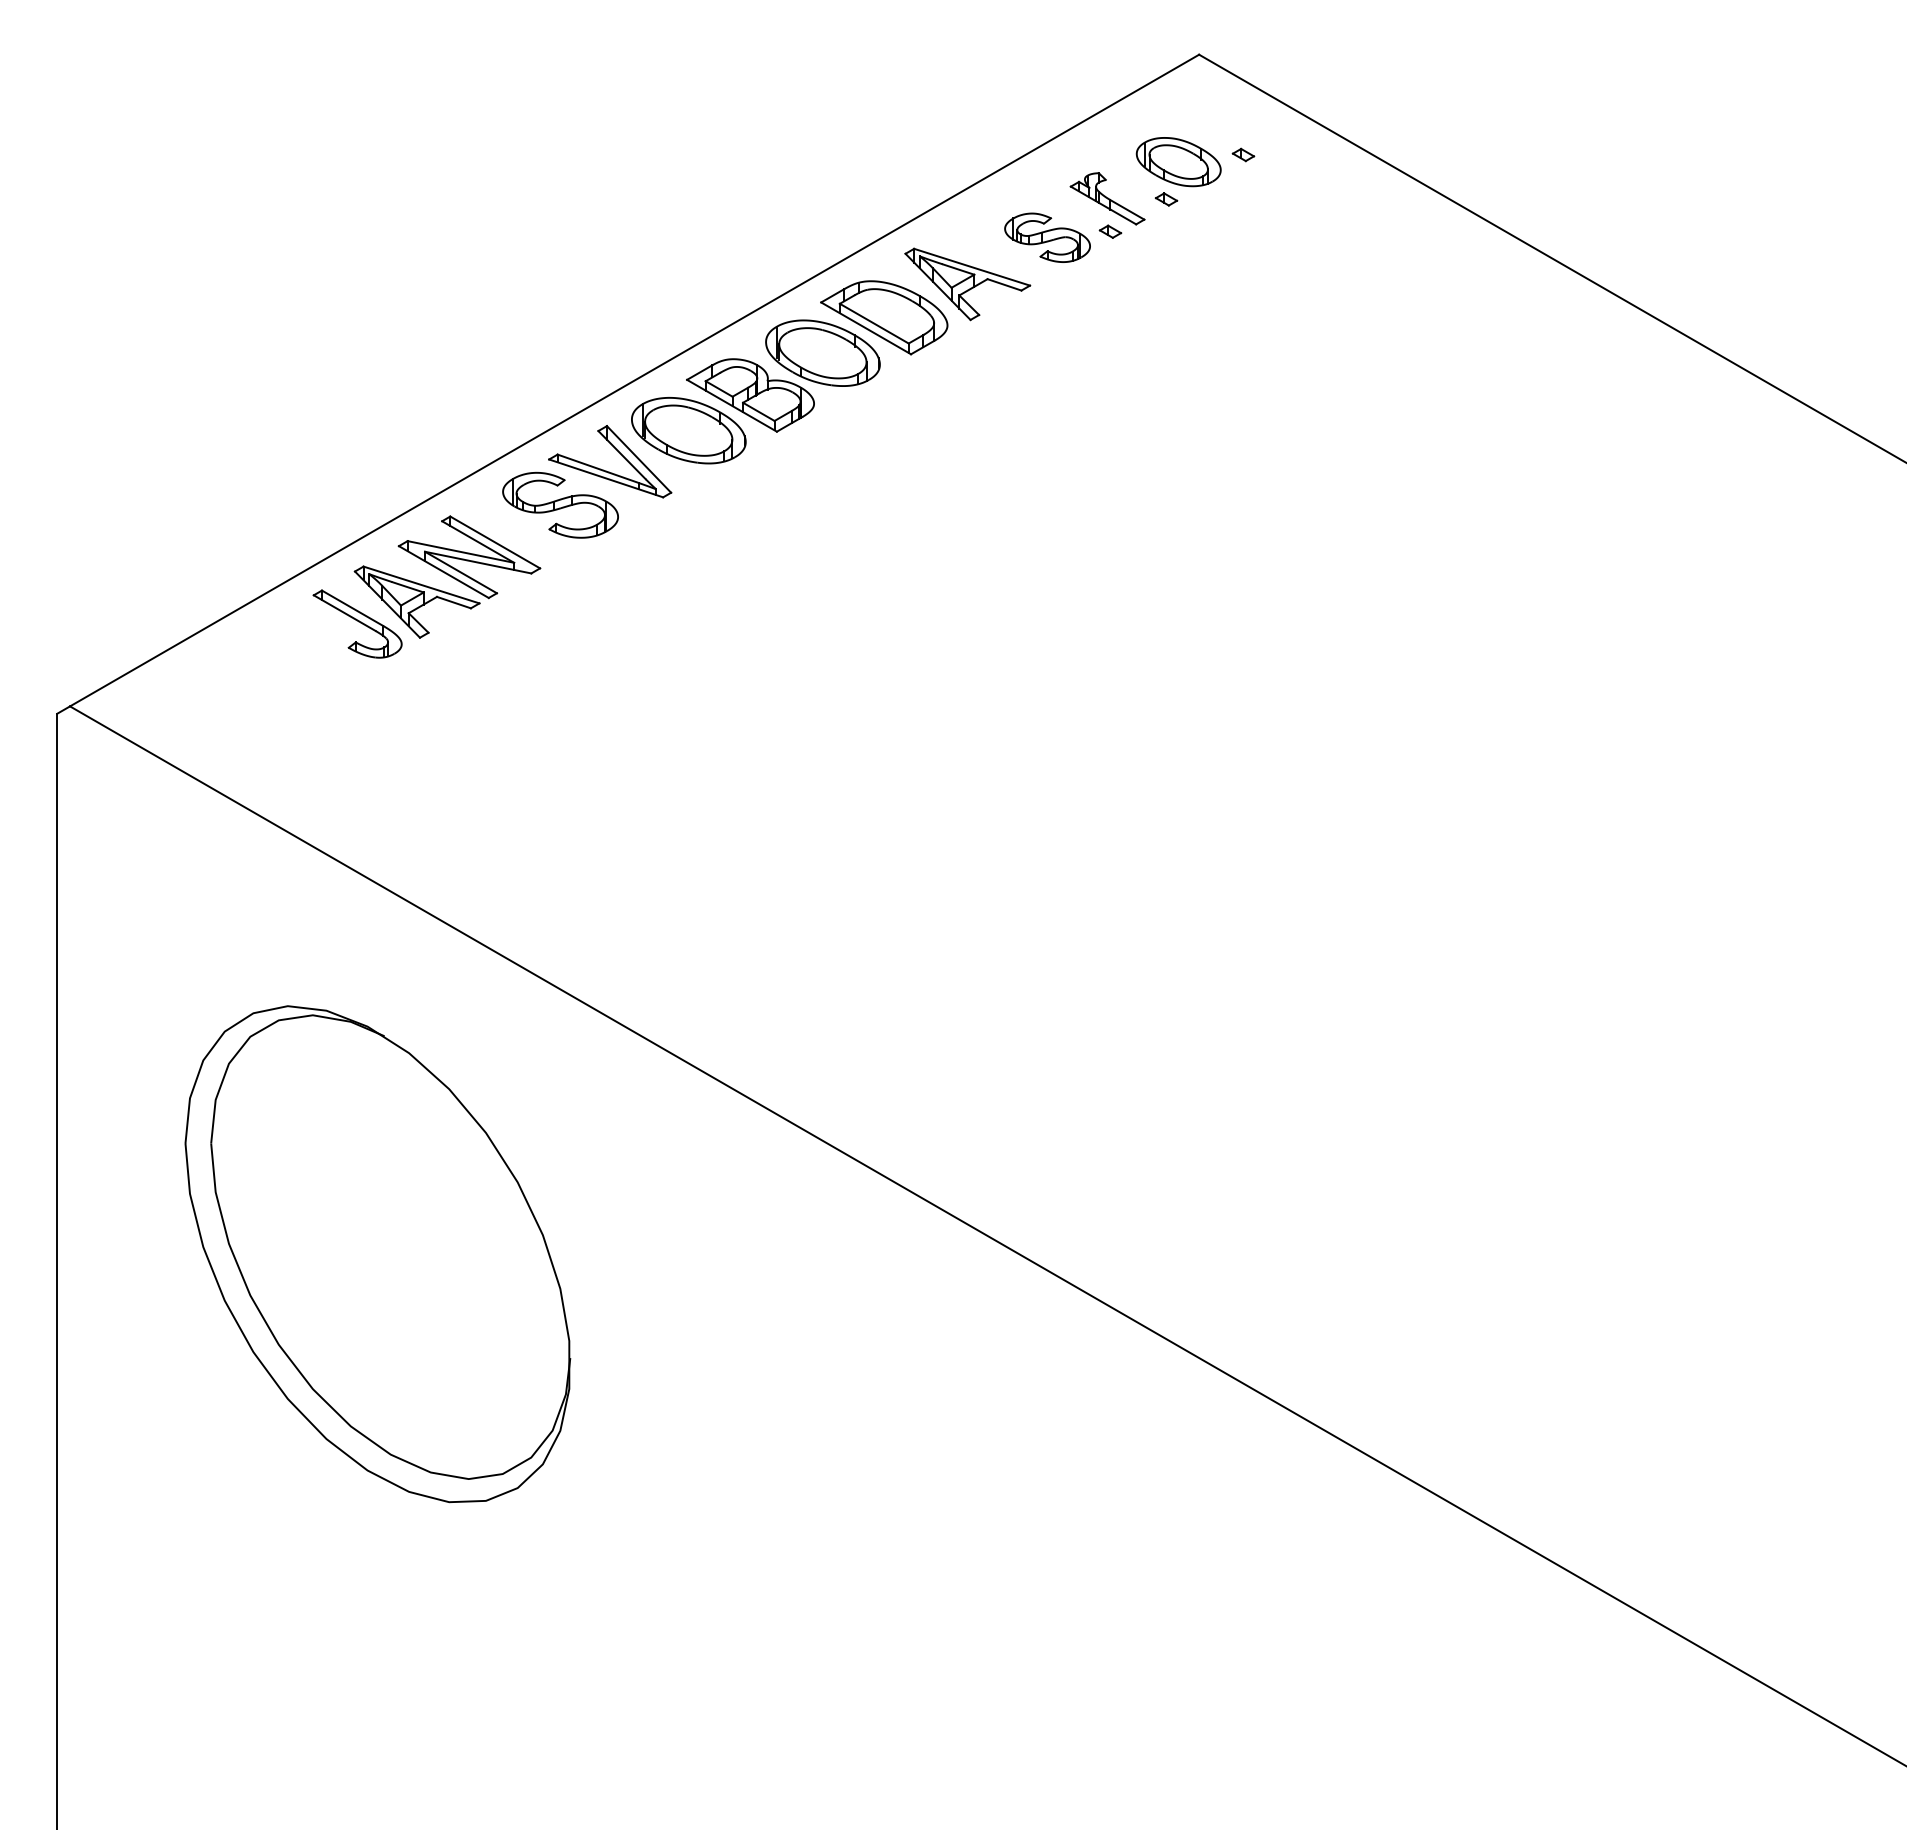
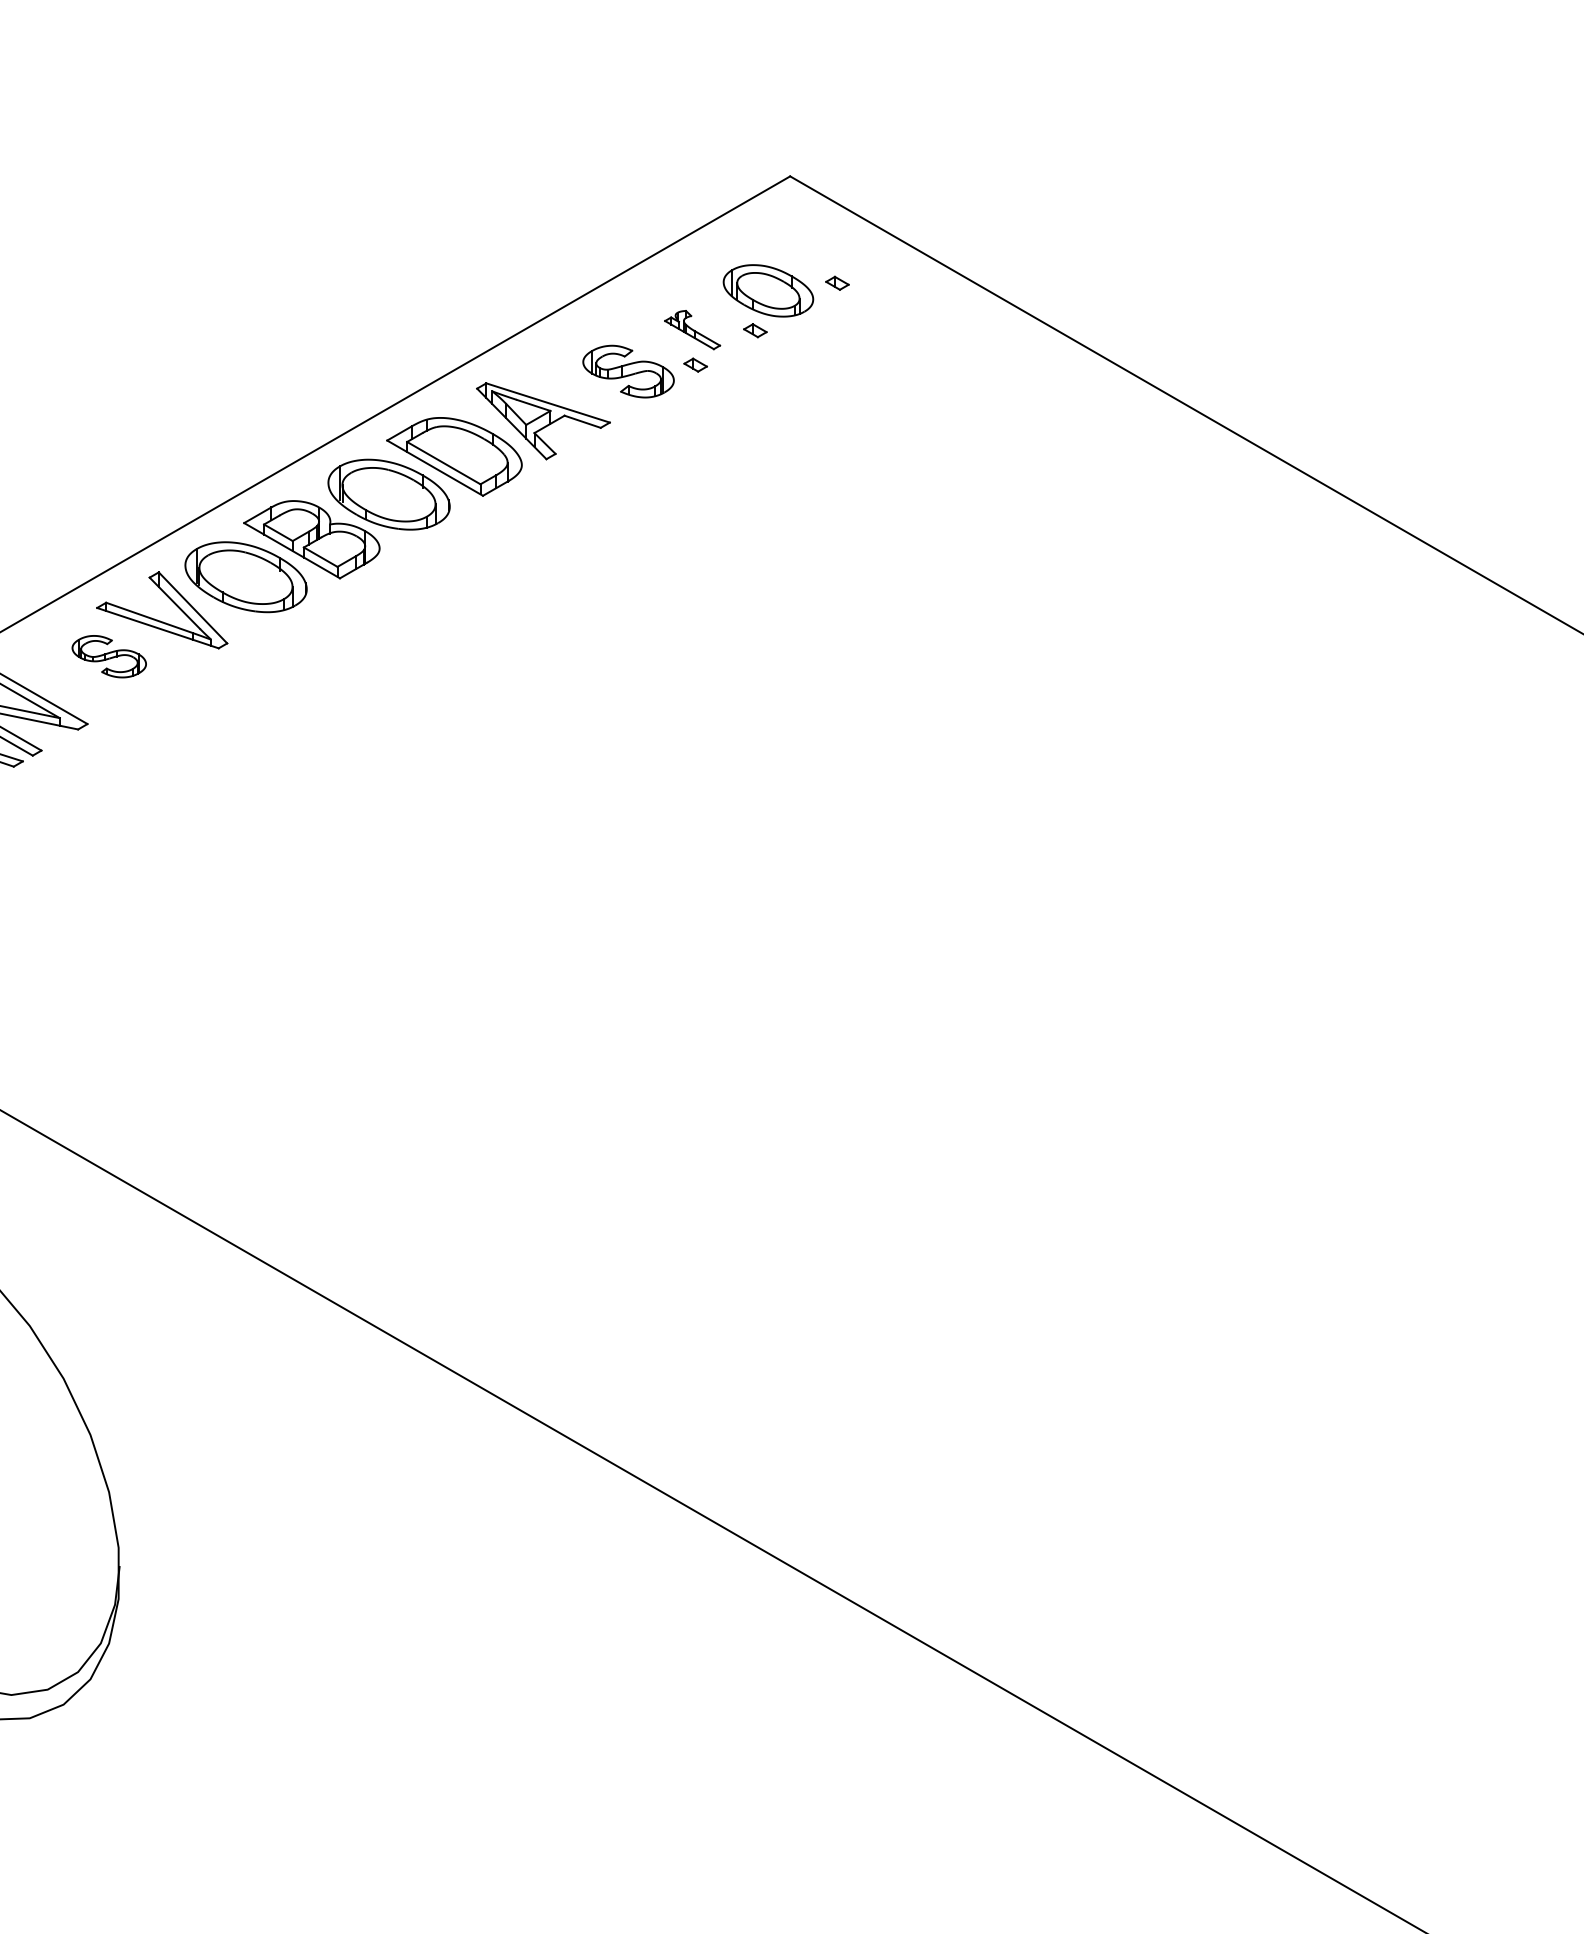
part: (1107, 198) -> (692, 329), size x0.7
part: (560, 504) -> (109, 655), size x0.6

